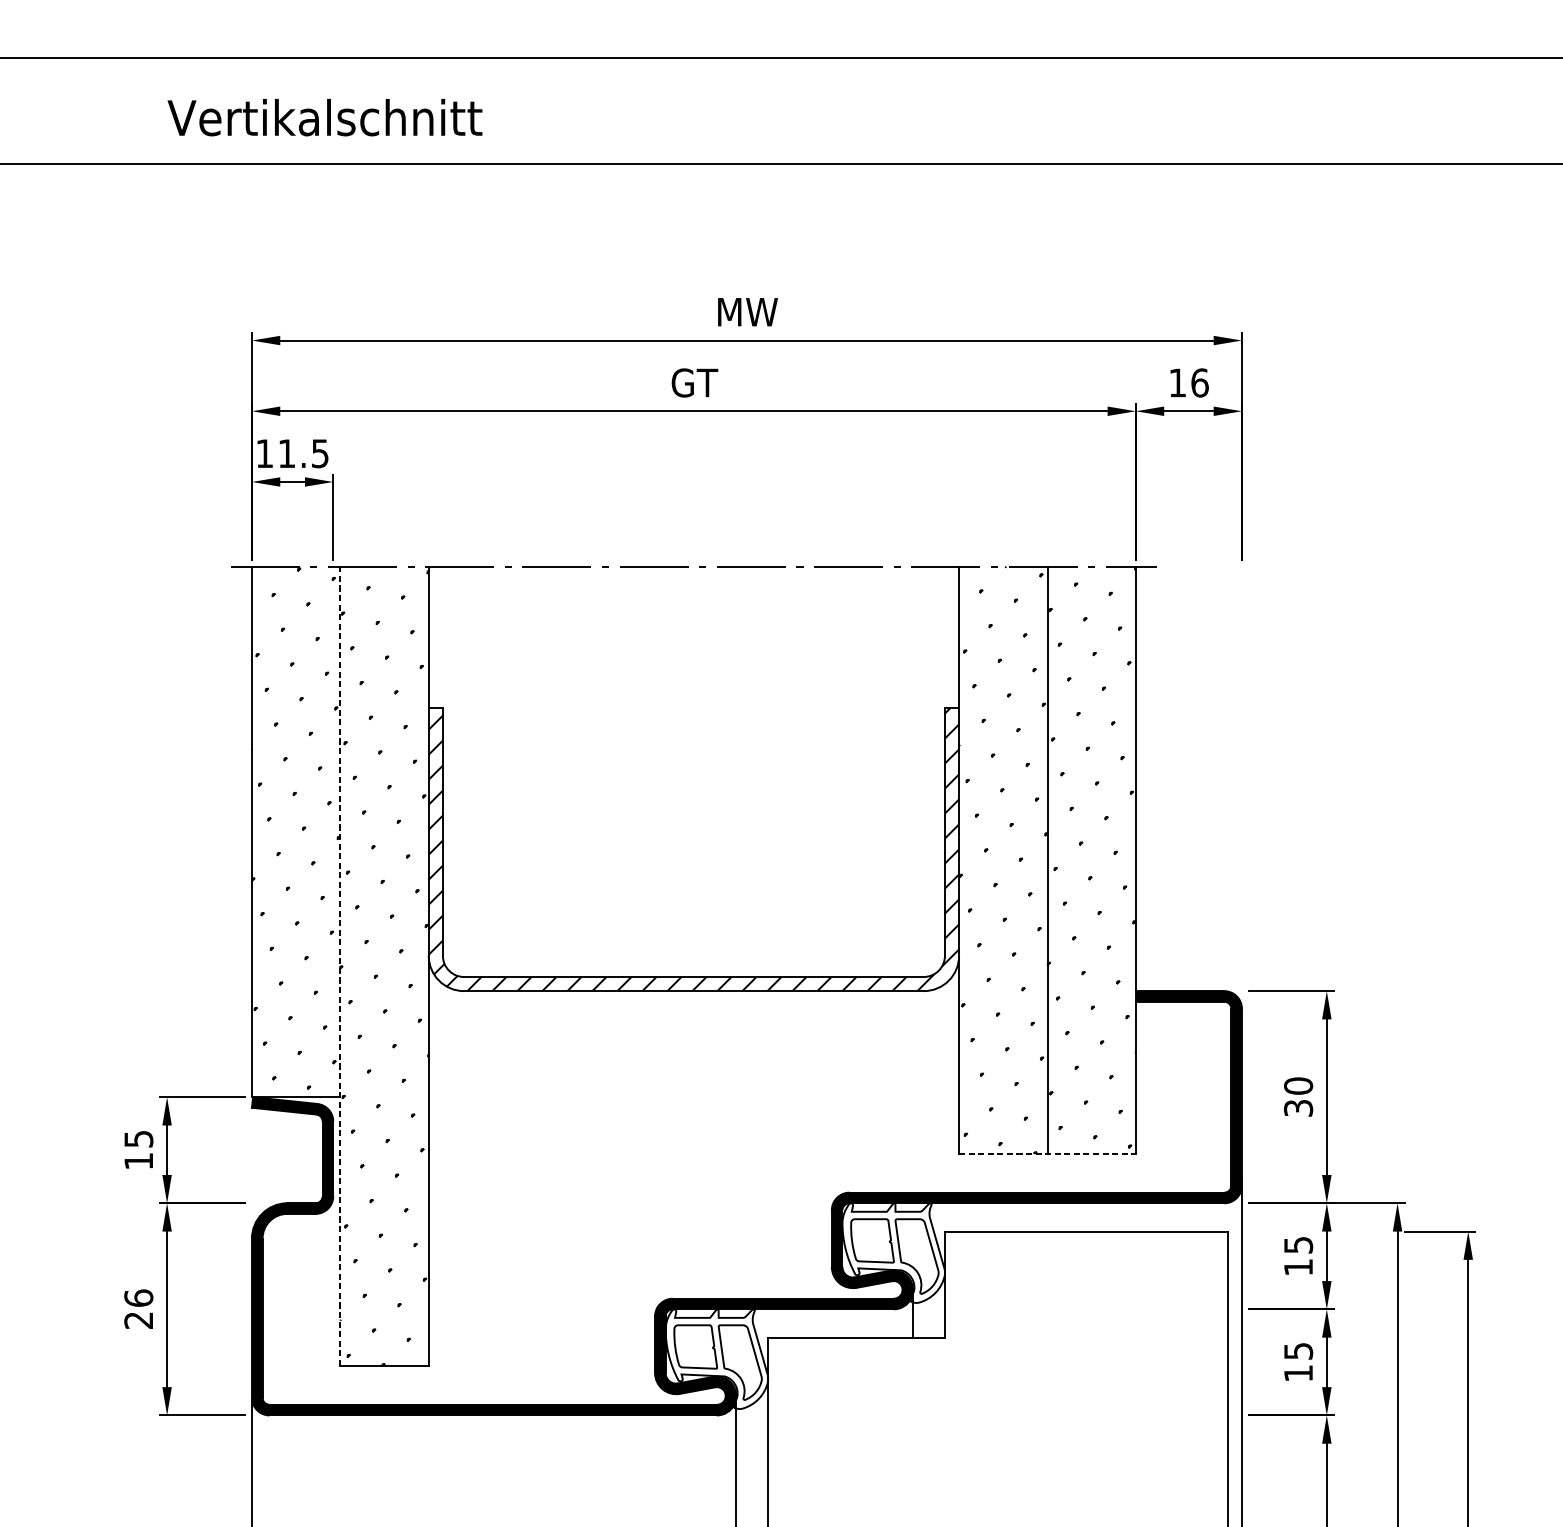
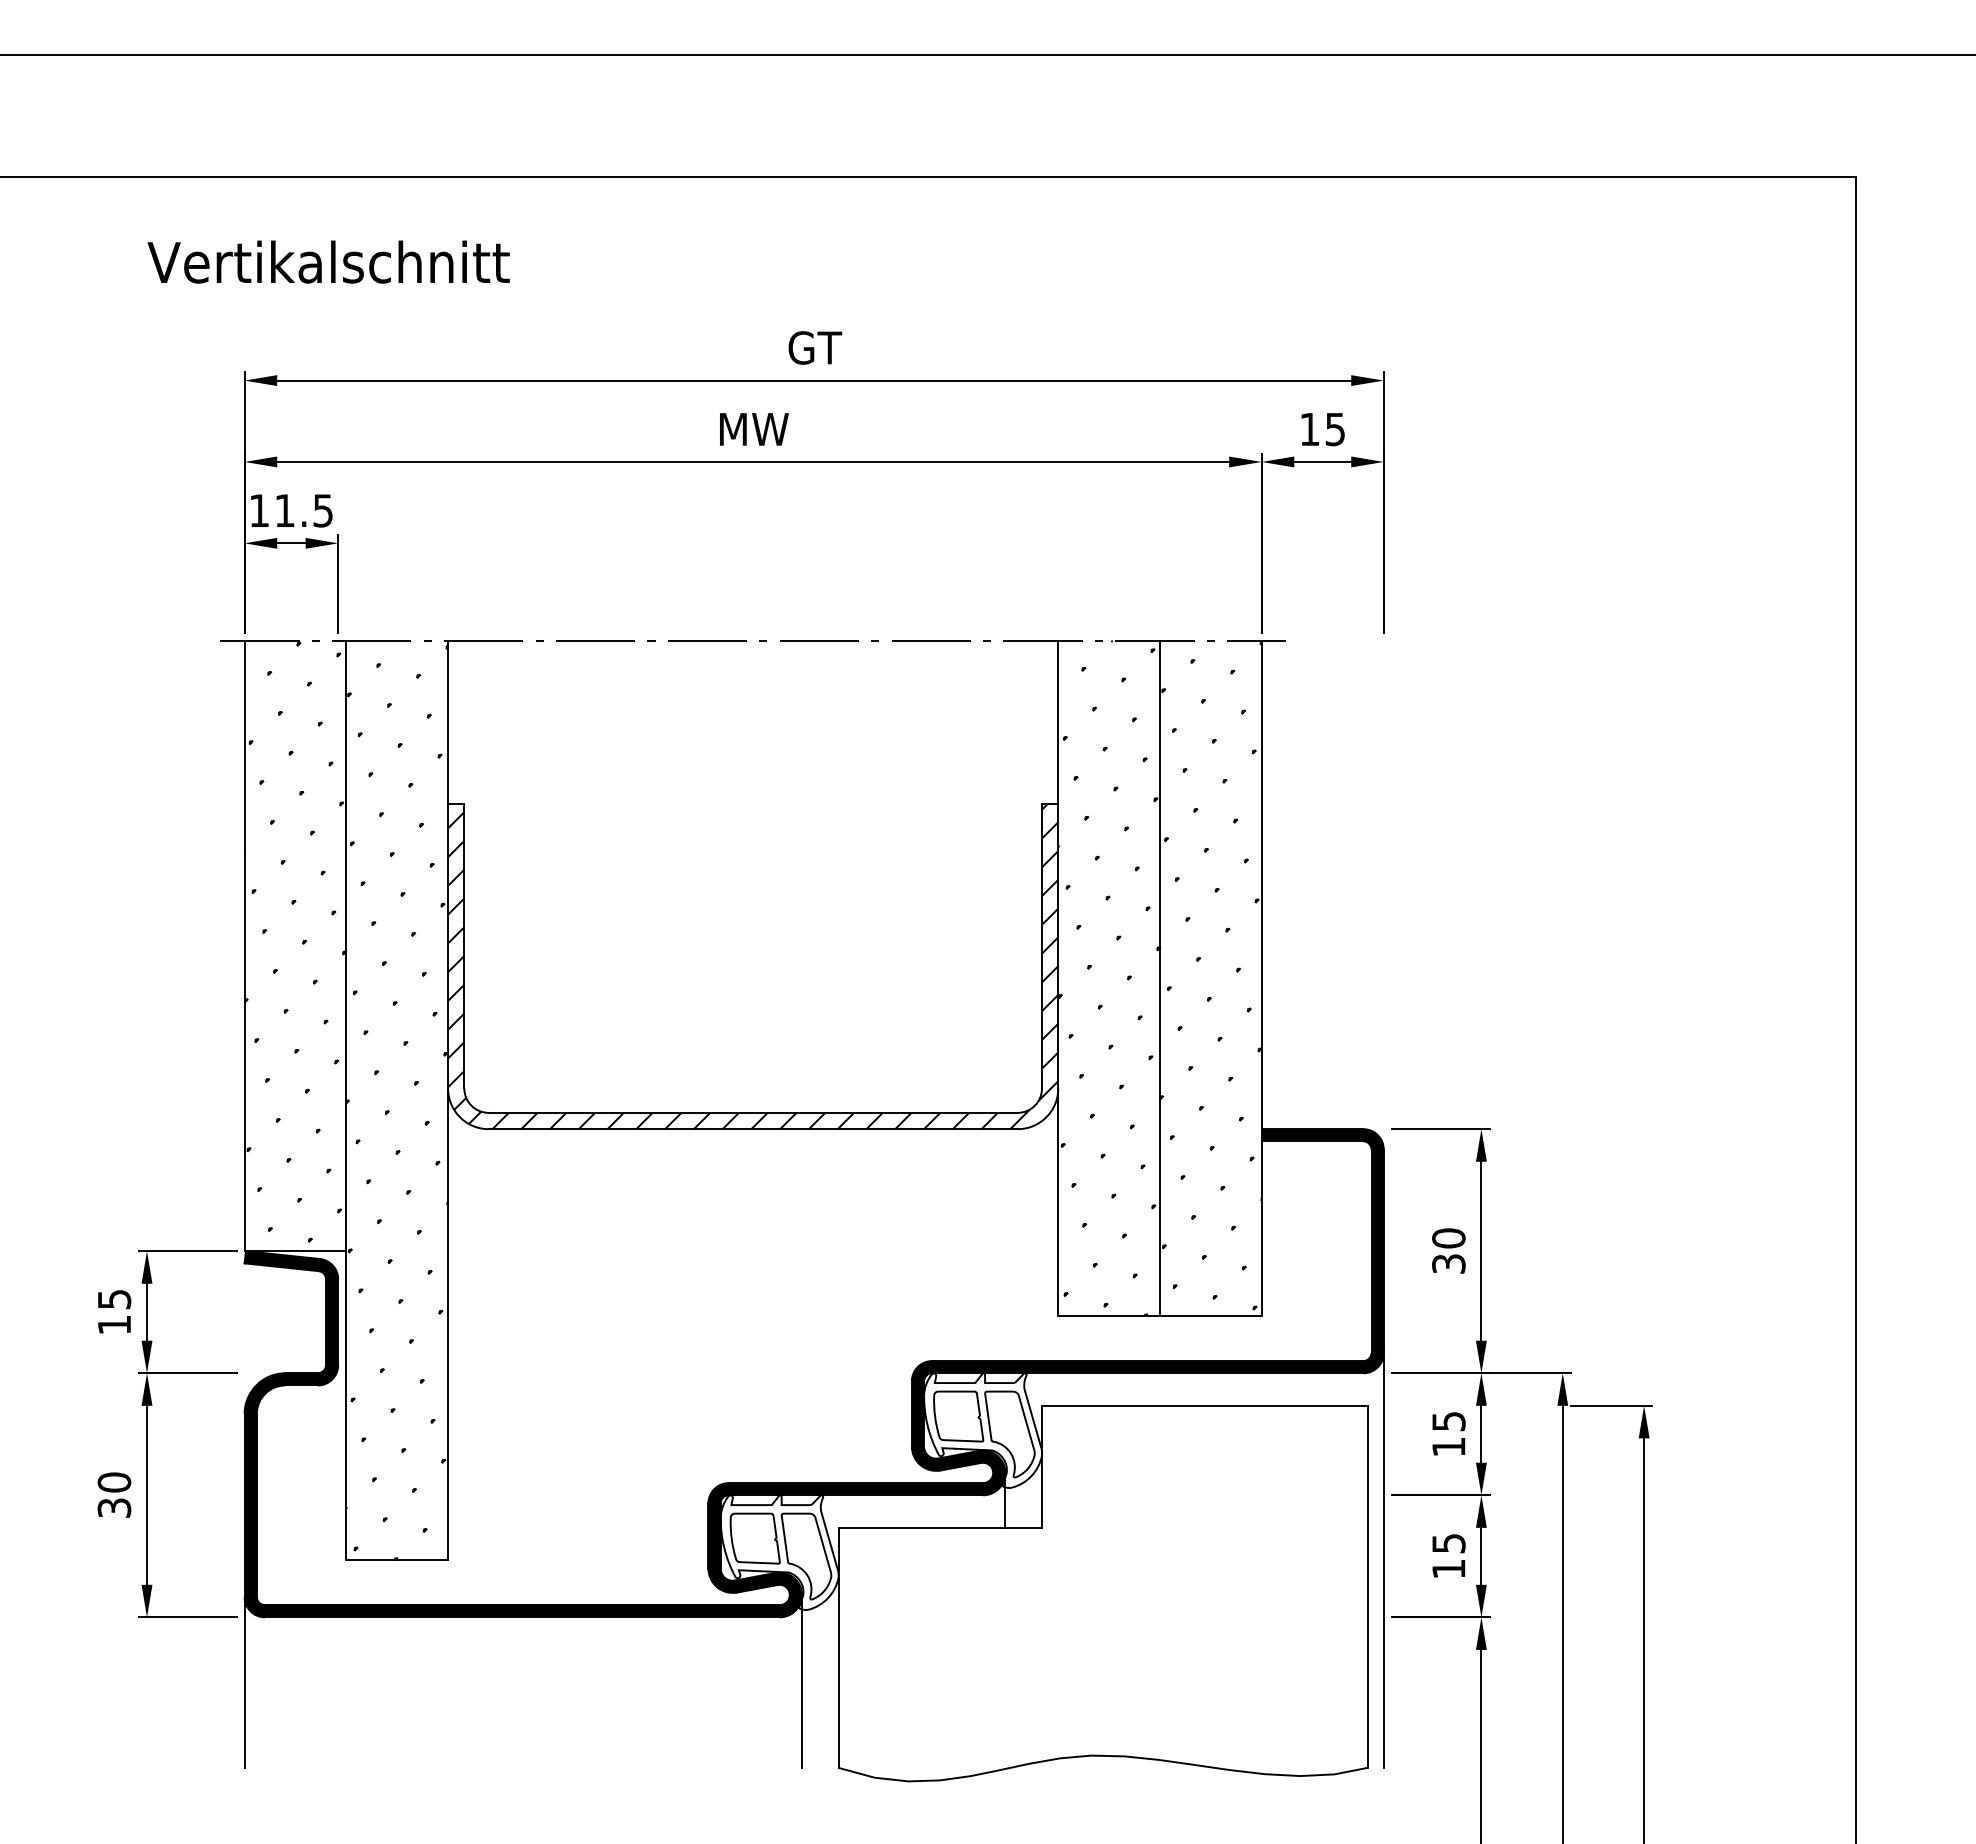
text: (324, 117) -> (328, 261), moved
text: (748, 311) -> (815, 347), MW -> GT
text: (695, 383) -> (754, 429), GT -> MW
text: (1200, 383) -> (1335, 429), 16 -> 15
line: (340, 966) -> (346, 1100), dashed -> solid
line: (1047, 1153) -> (1160, 1316), dashed -> solid
text: (138, 1308) -> (114, 1494), 26 -> 30

